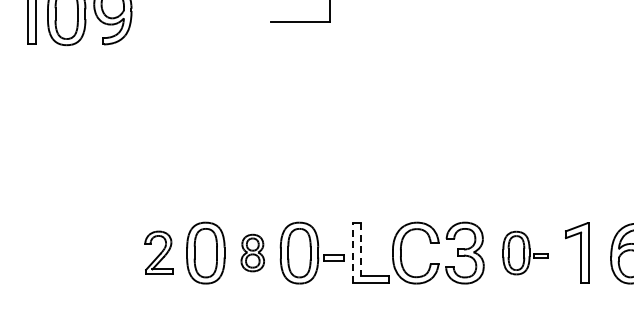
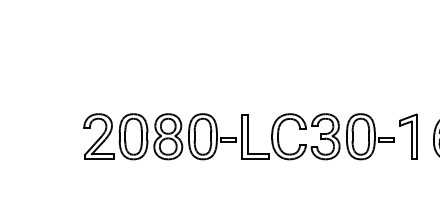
line: (360, 250) -> (248, 134), dashed -> solid
part: (158, 252) -> (98, 136), size x1.43
part: (252, 252) -> (168, 136), size x1.67
part: (525, 252) -> (370, 136), size x1.43
line: (352, 253) -> (242, 137), dashed -> solid

